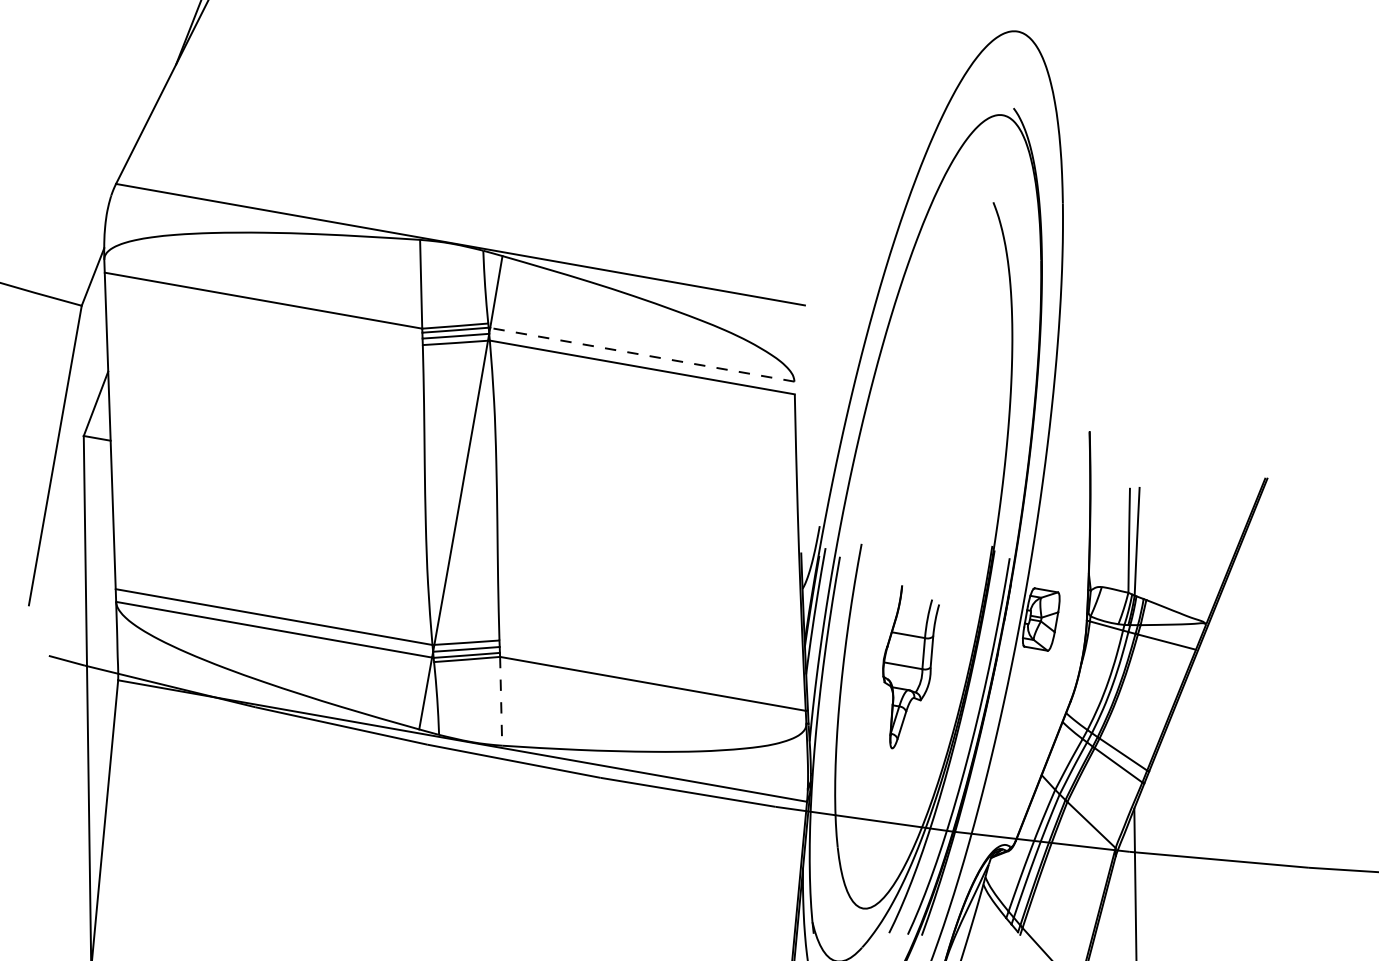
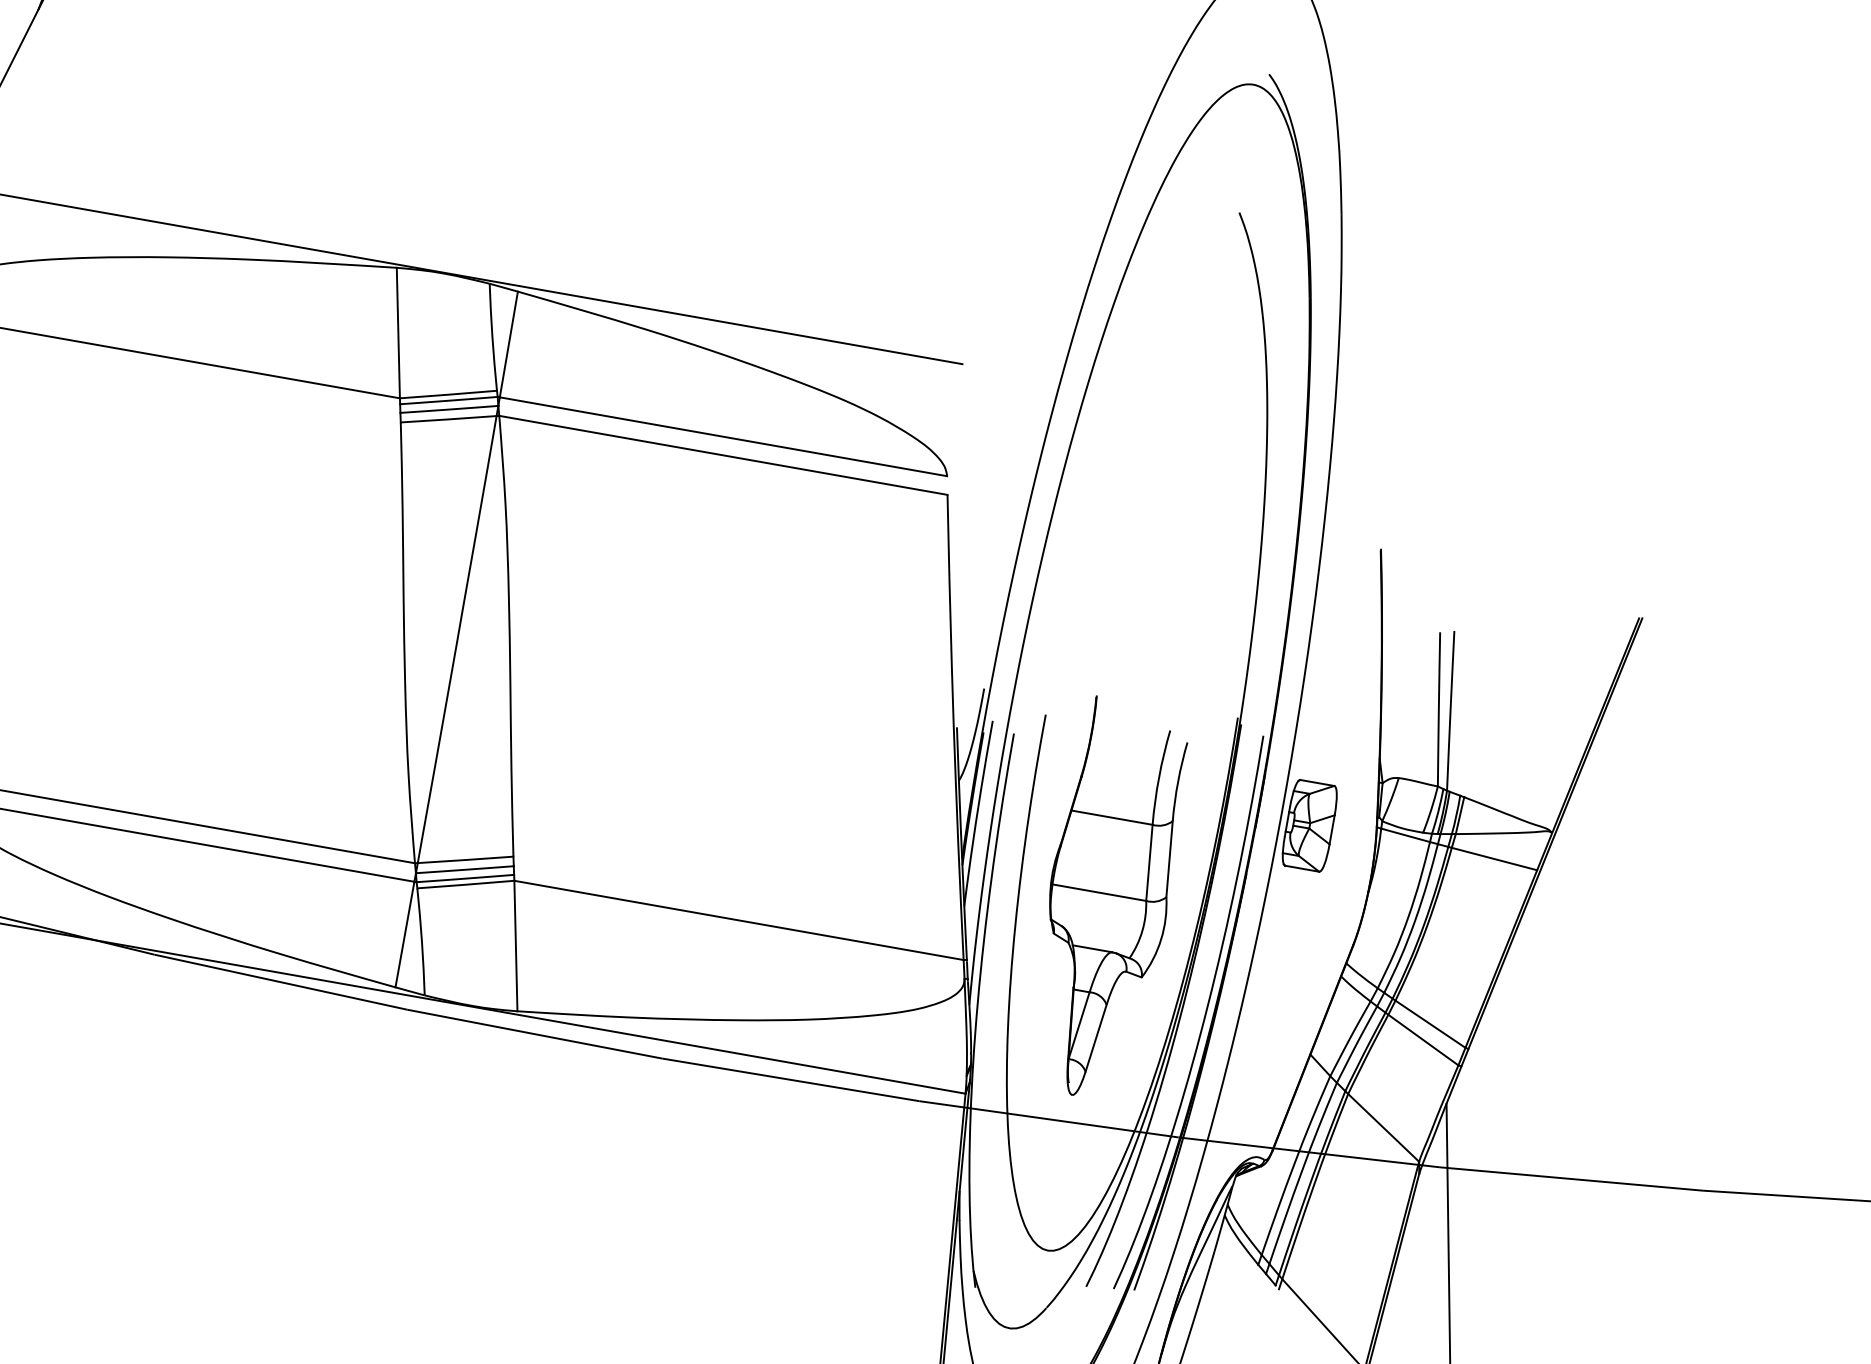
line: (642, 354) -> (723, 436), dashed -> solid
part: (910, 666) -> (1117, 894), size x1.67
line: (501, 701) -> (516, 946), dashed -> solid

